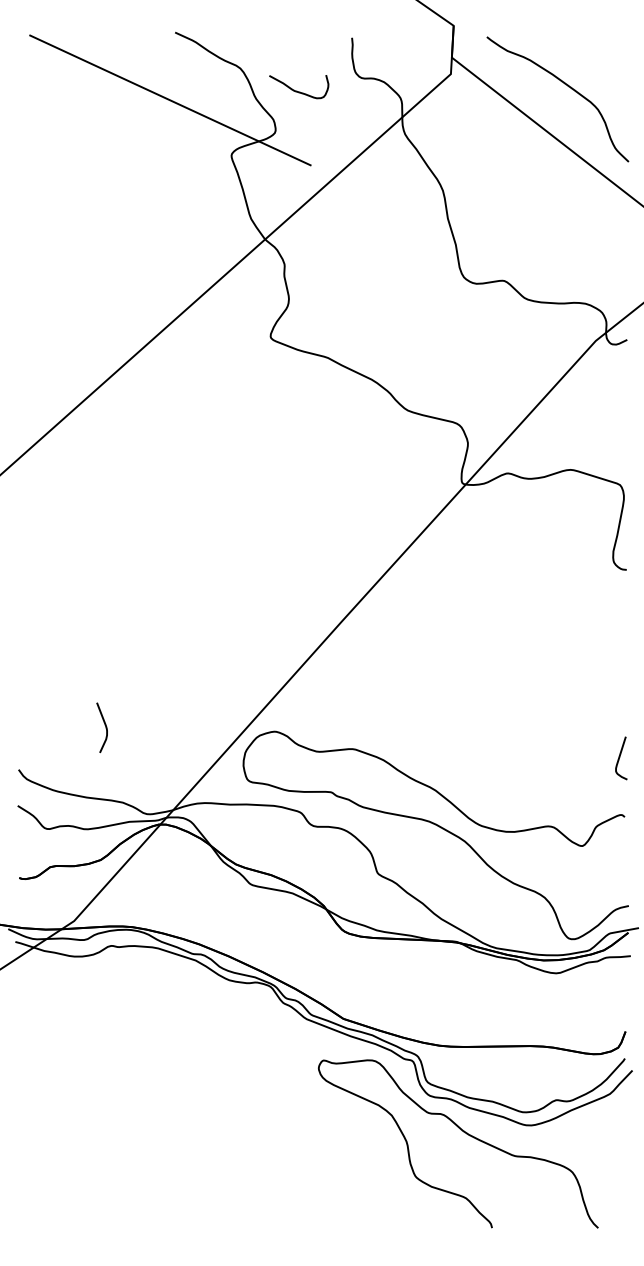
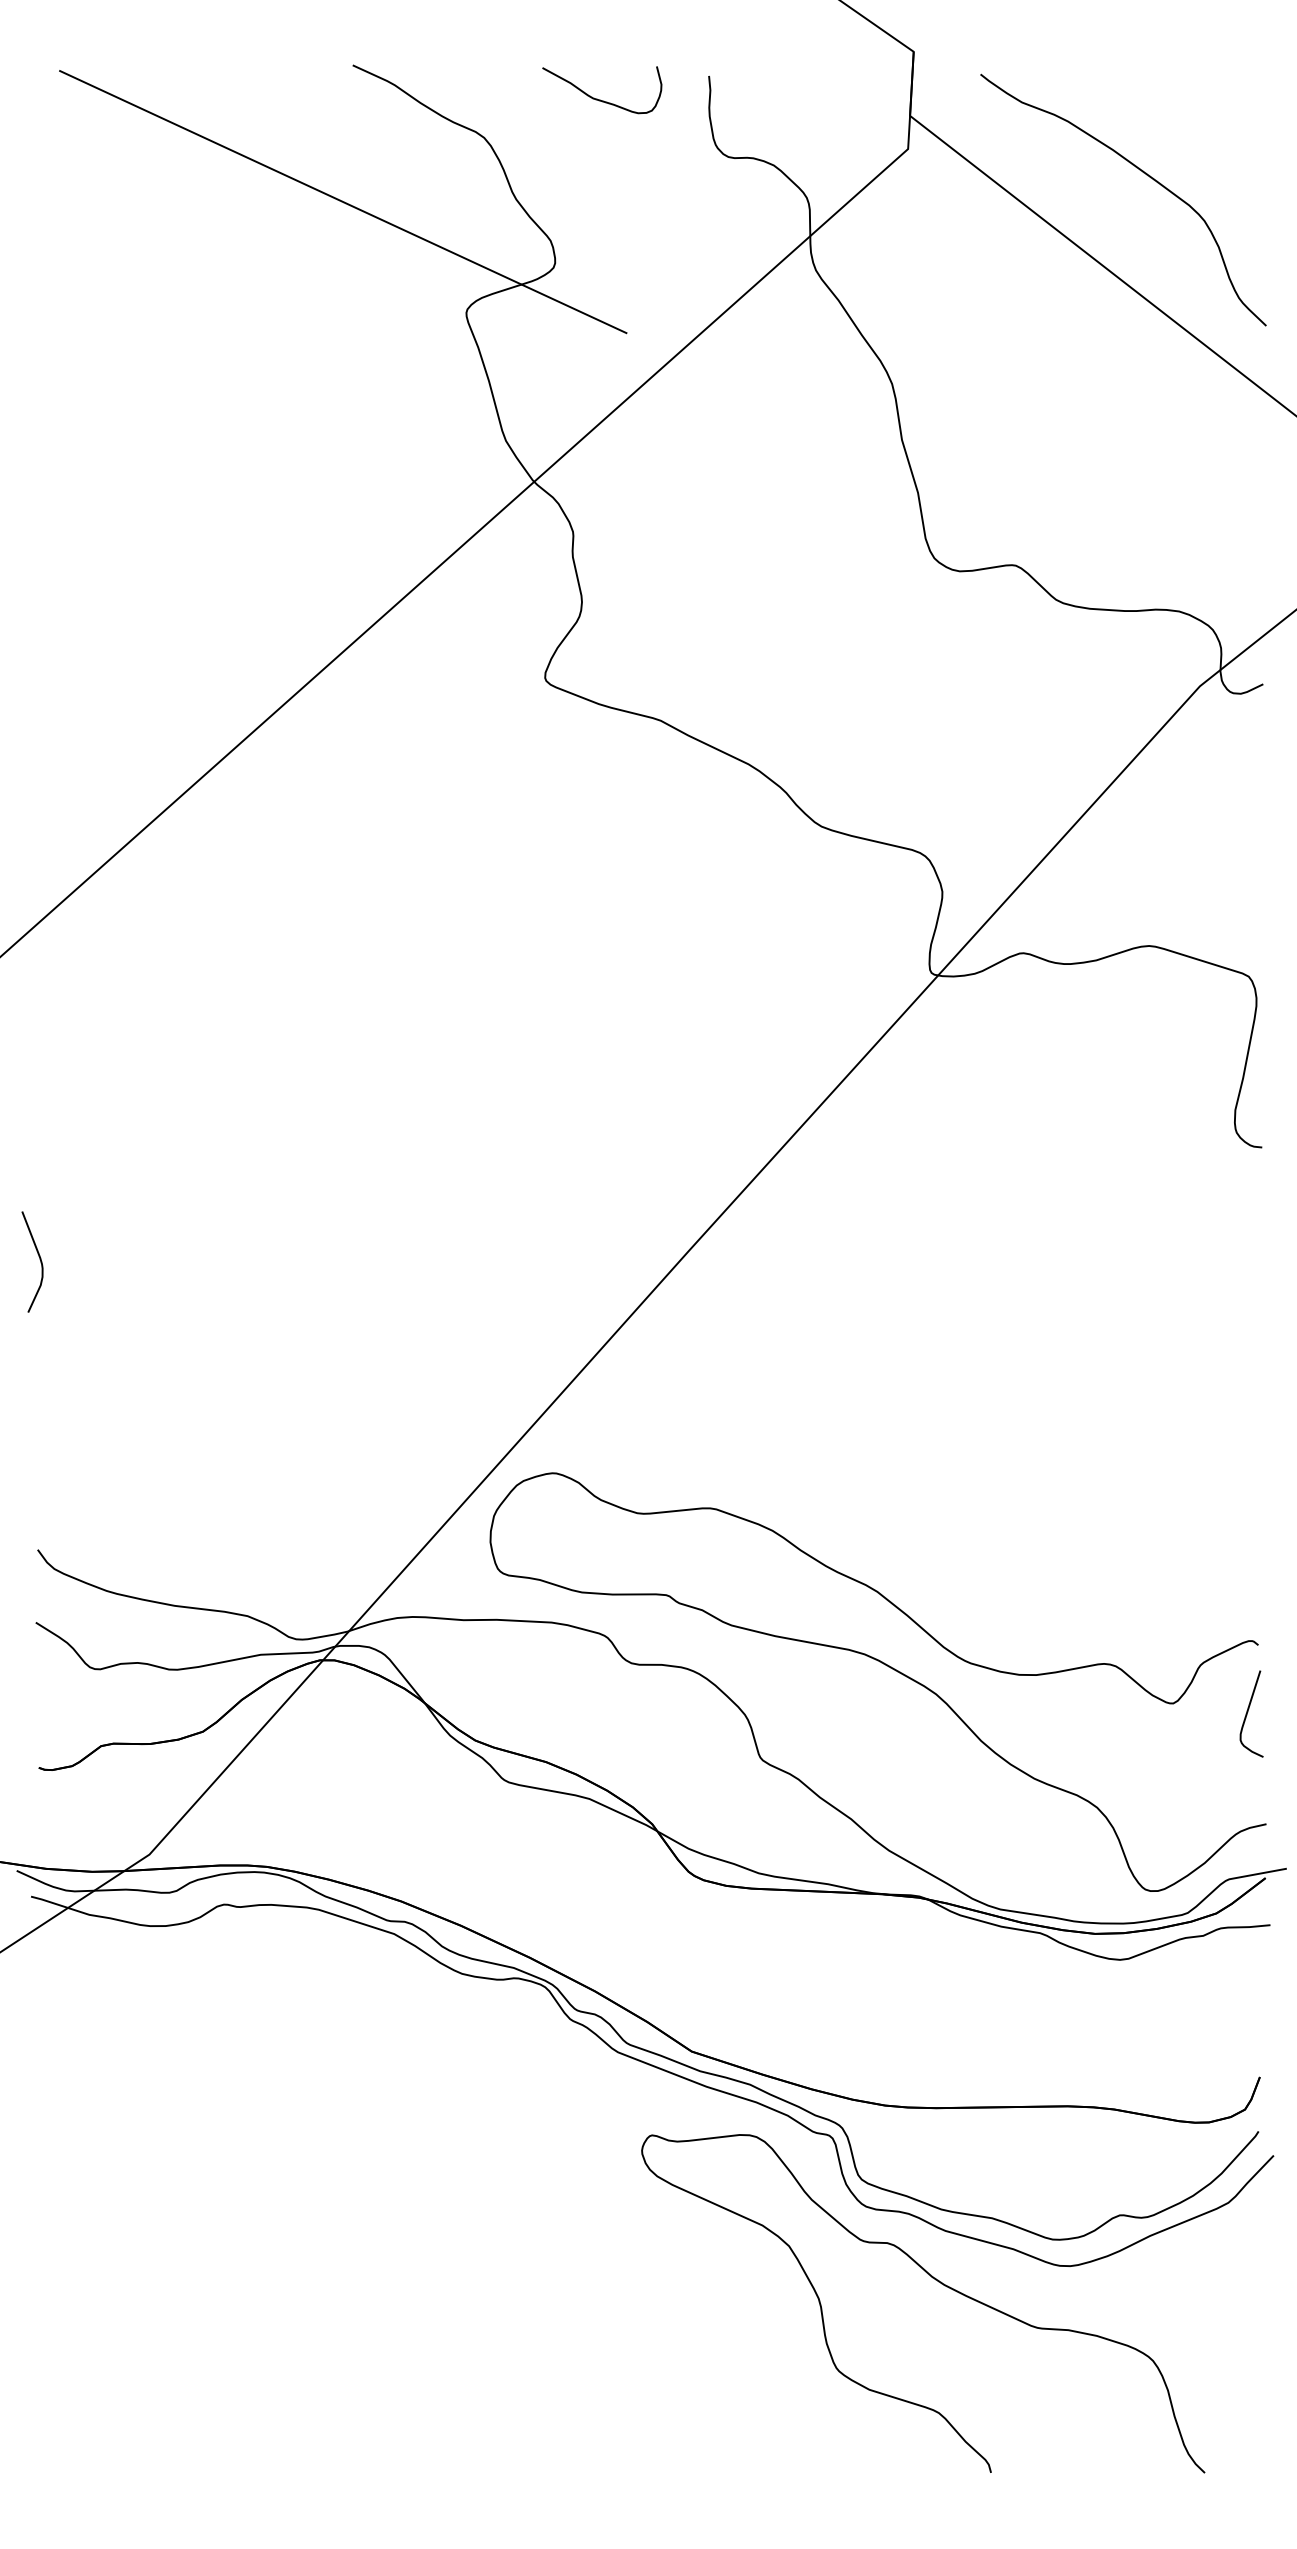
curve: (297, 90) -> (599, 97), moved
curve: (104, 725) -> (37, 1257), moved
curve: (620, 757) -> (1249, 1712), moved

